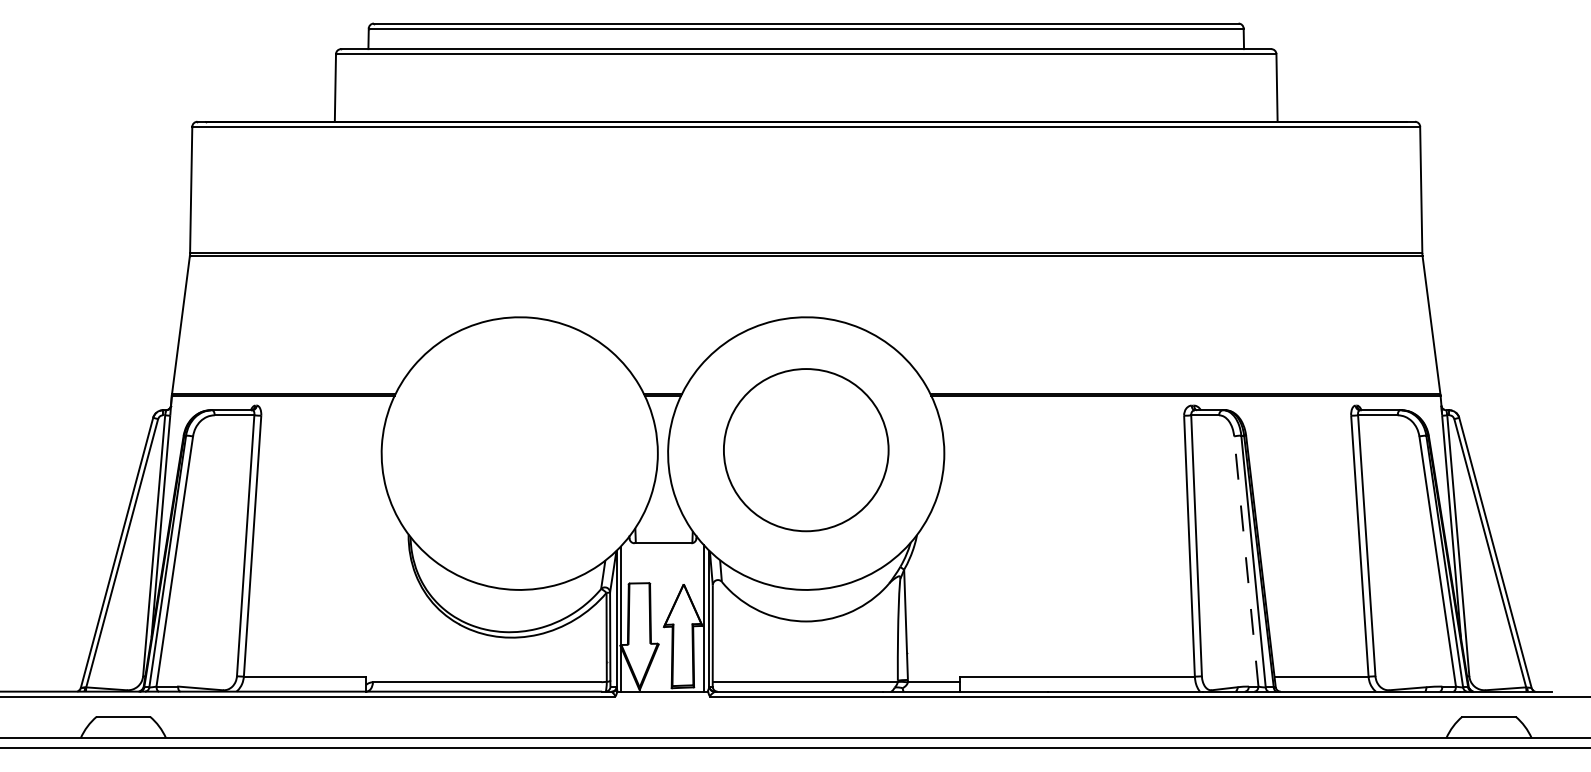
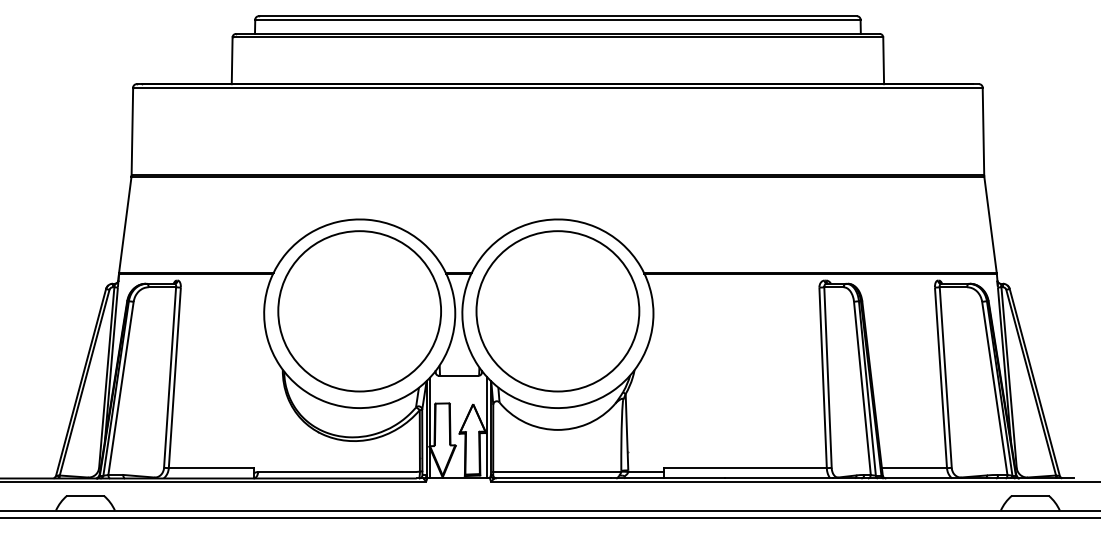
part: (519, 450) -> (359, 311), added
part: (805, 450) -> (557, 311), size x1.43
line: (1246, 561) -> (862, 388), dashed -> solid

